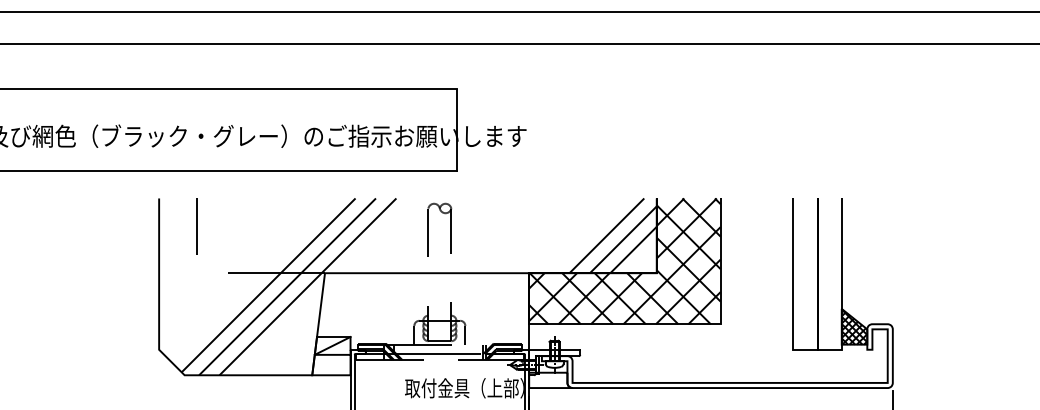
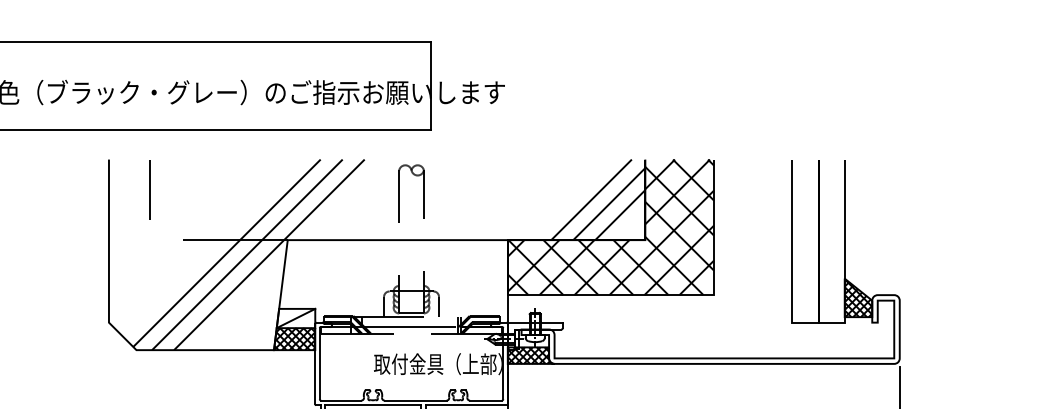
hatch: (331, 364) -> (294, 338), added
hatch: (550, 380) -> (530, 355), added

